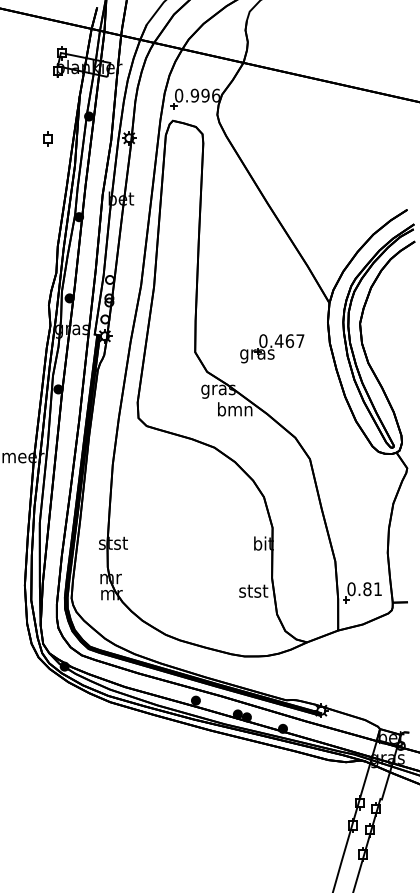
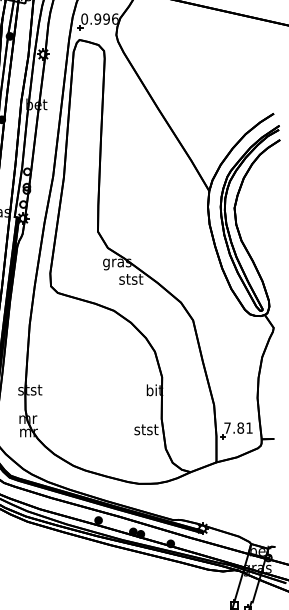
part: (272, 348) -> (162, 228), removed
text: (235, 409) -> (131, 279), bmn -> stst
text: (351, 589) -> (227, 428), 0.81 -> 7.81

